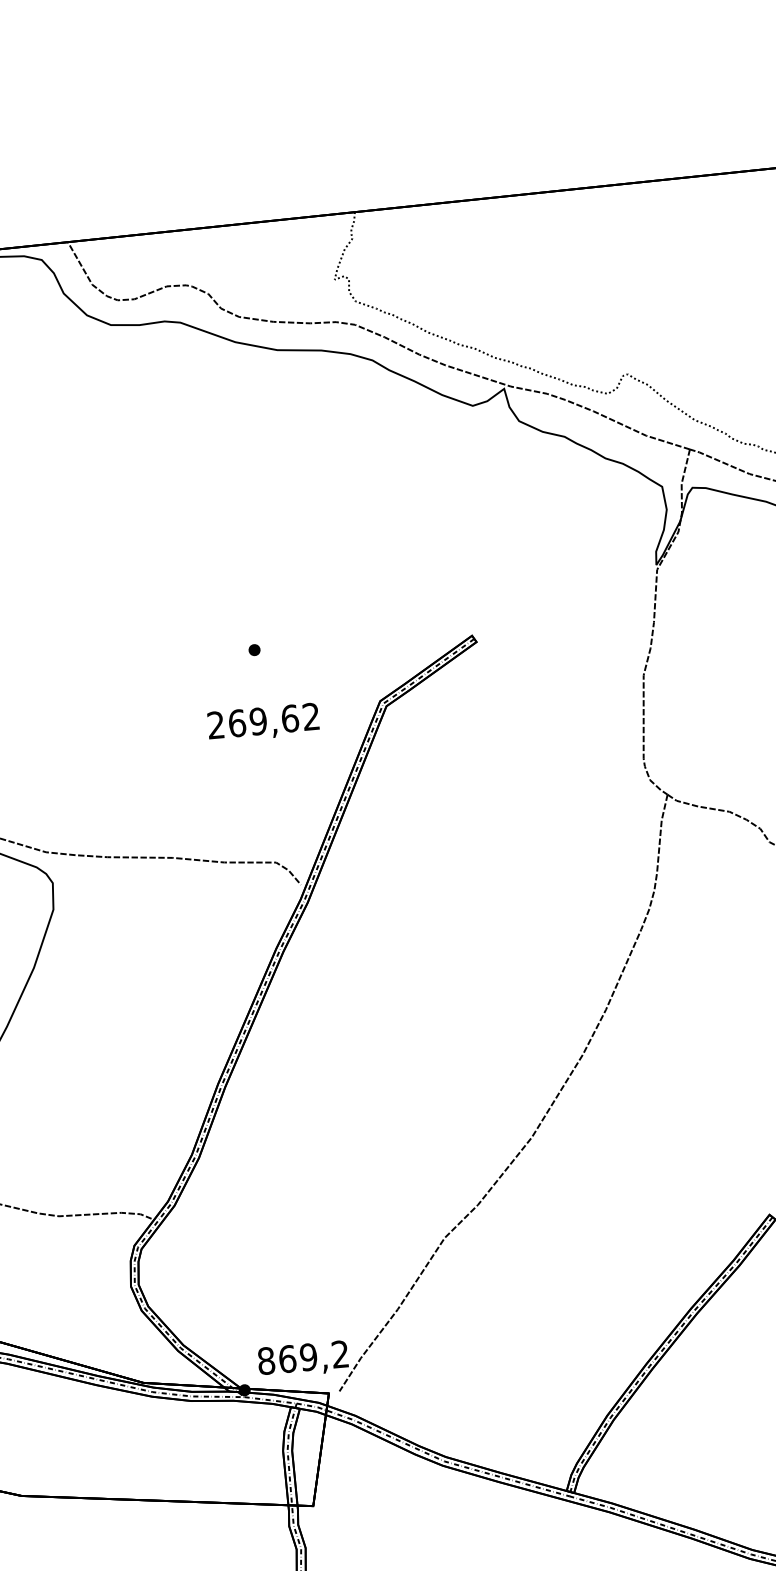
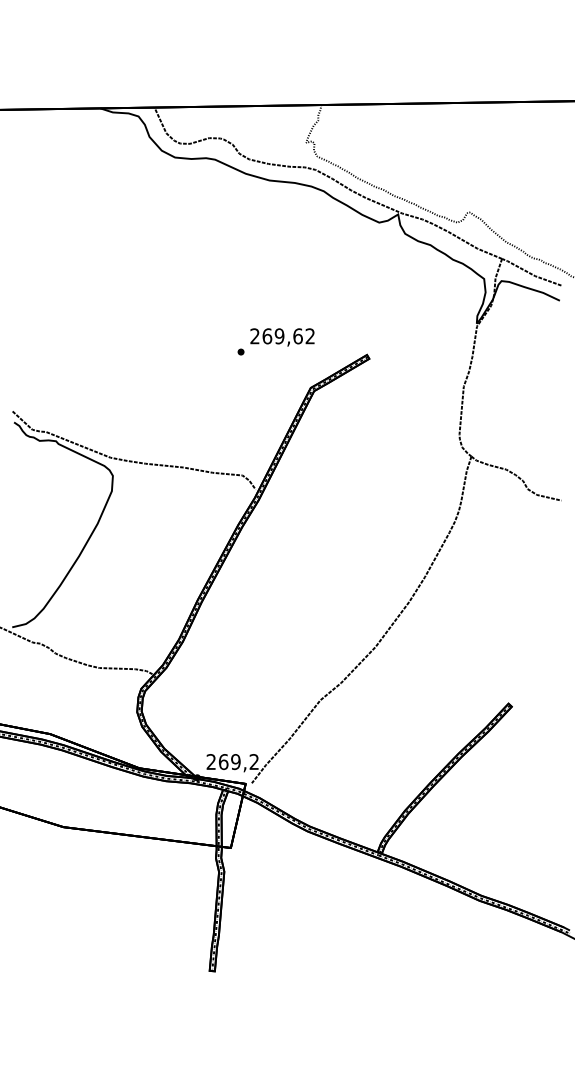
text: (263, 723) -> (282, 337), moved
text: (266, 1361) -> (211, 762), 869,2 -> 269,2

